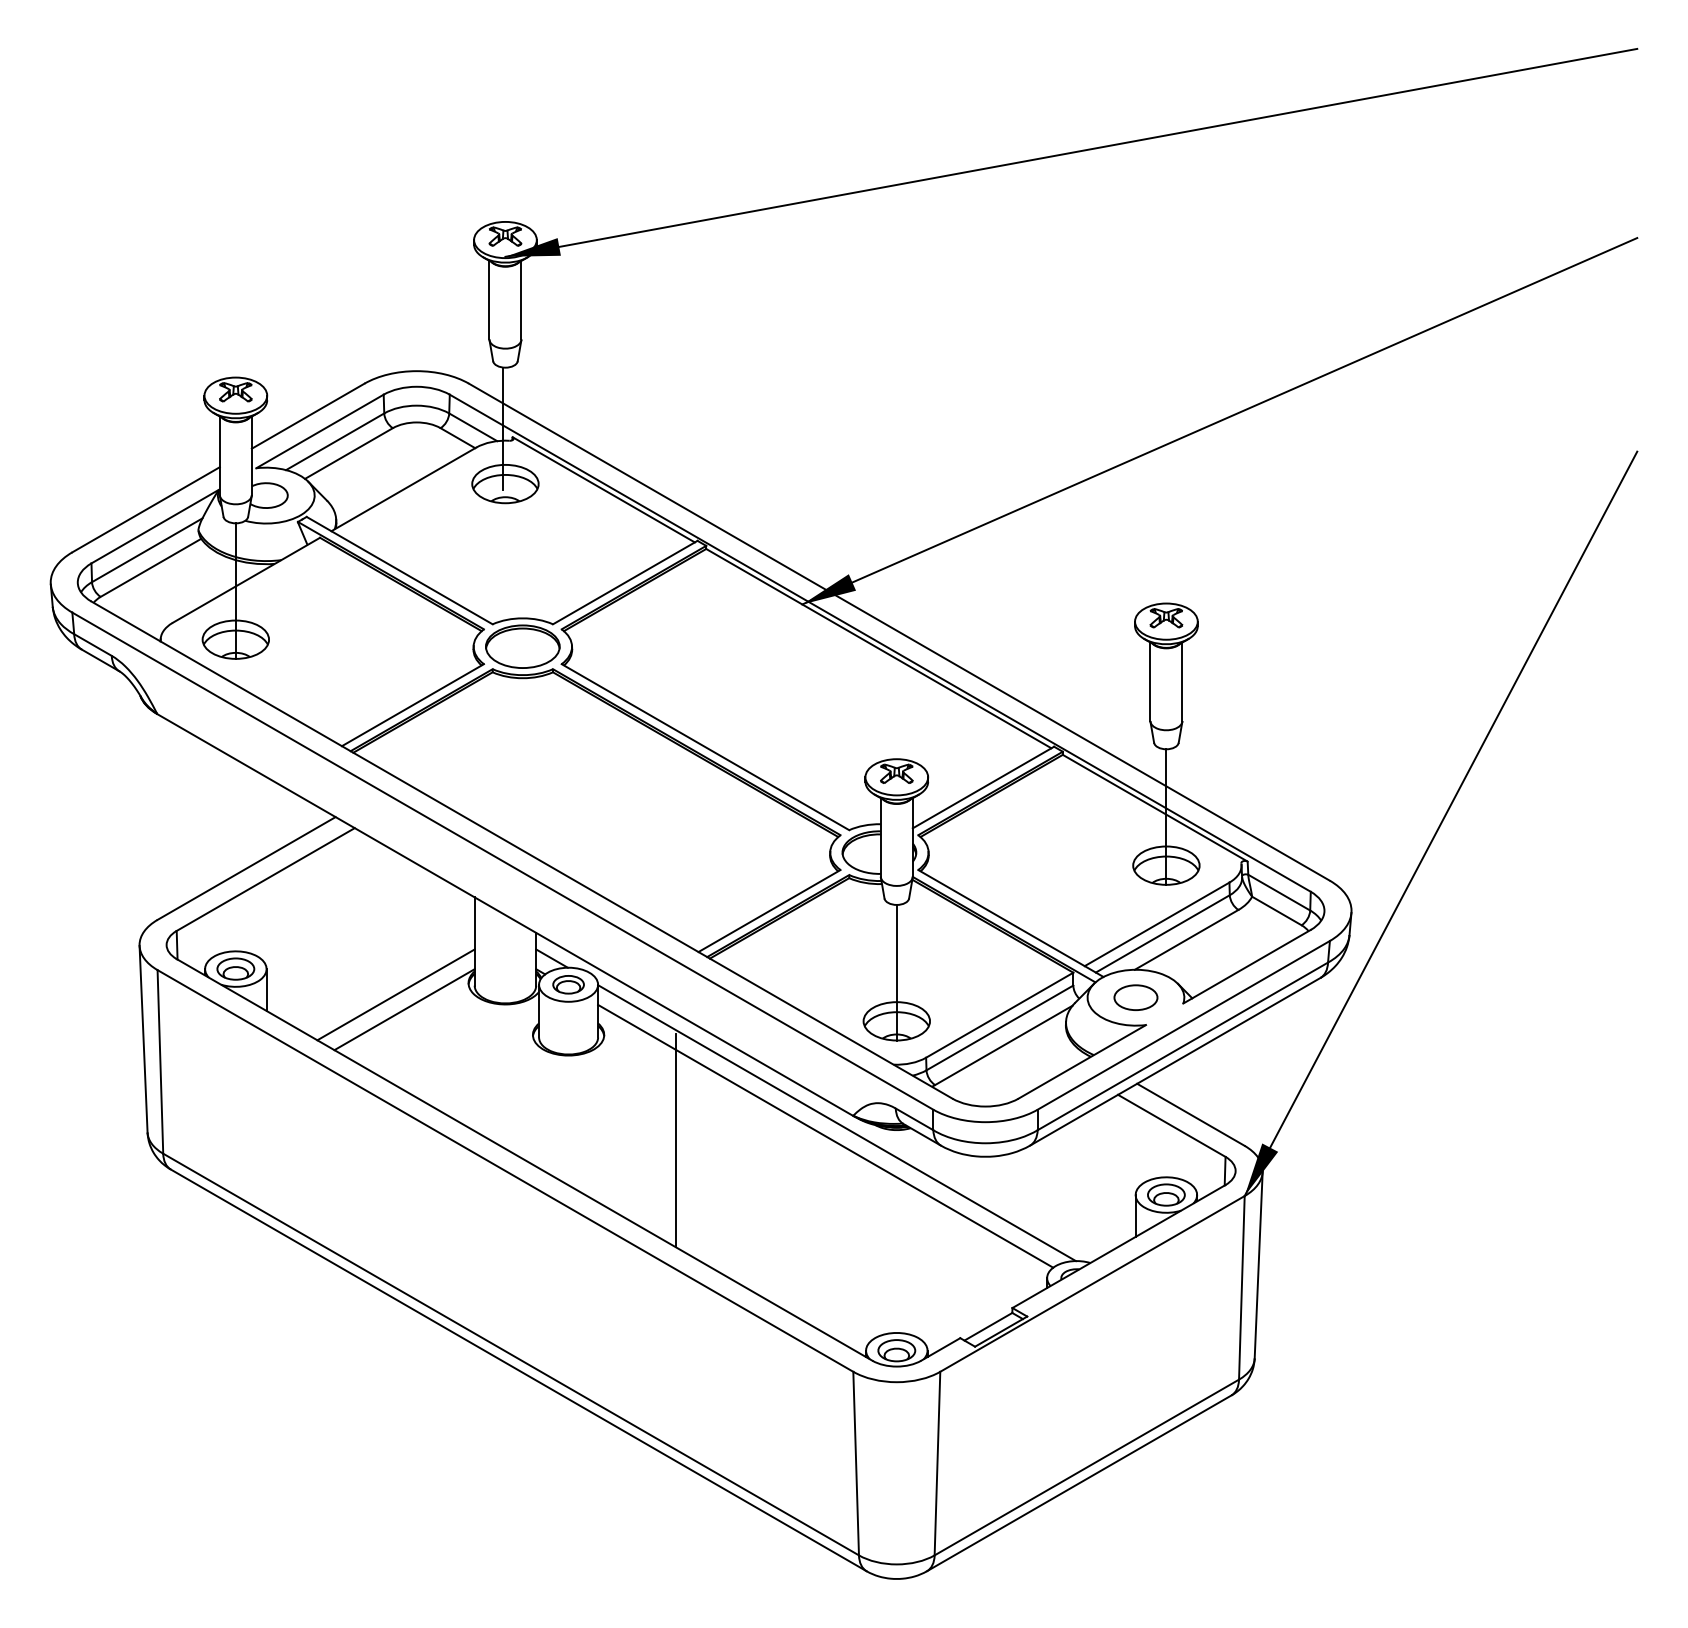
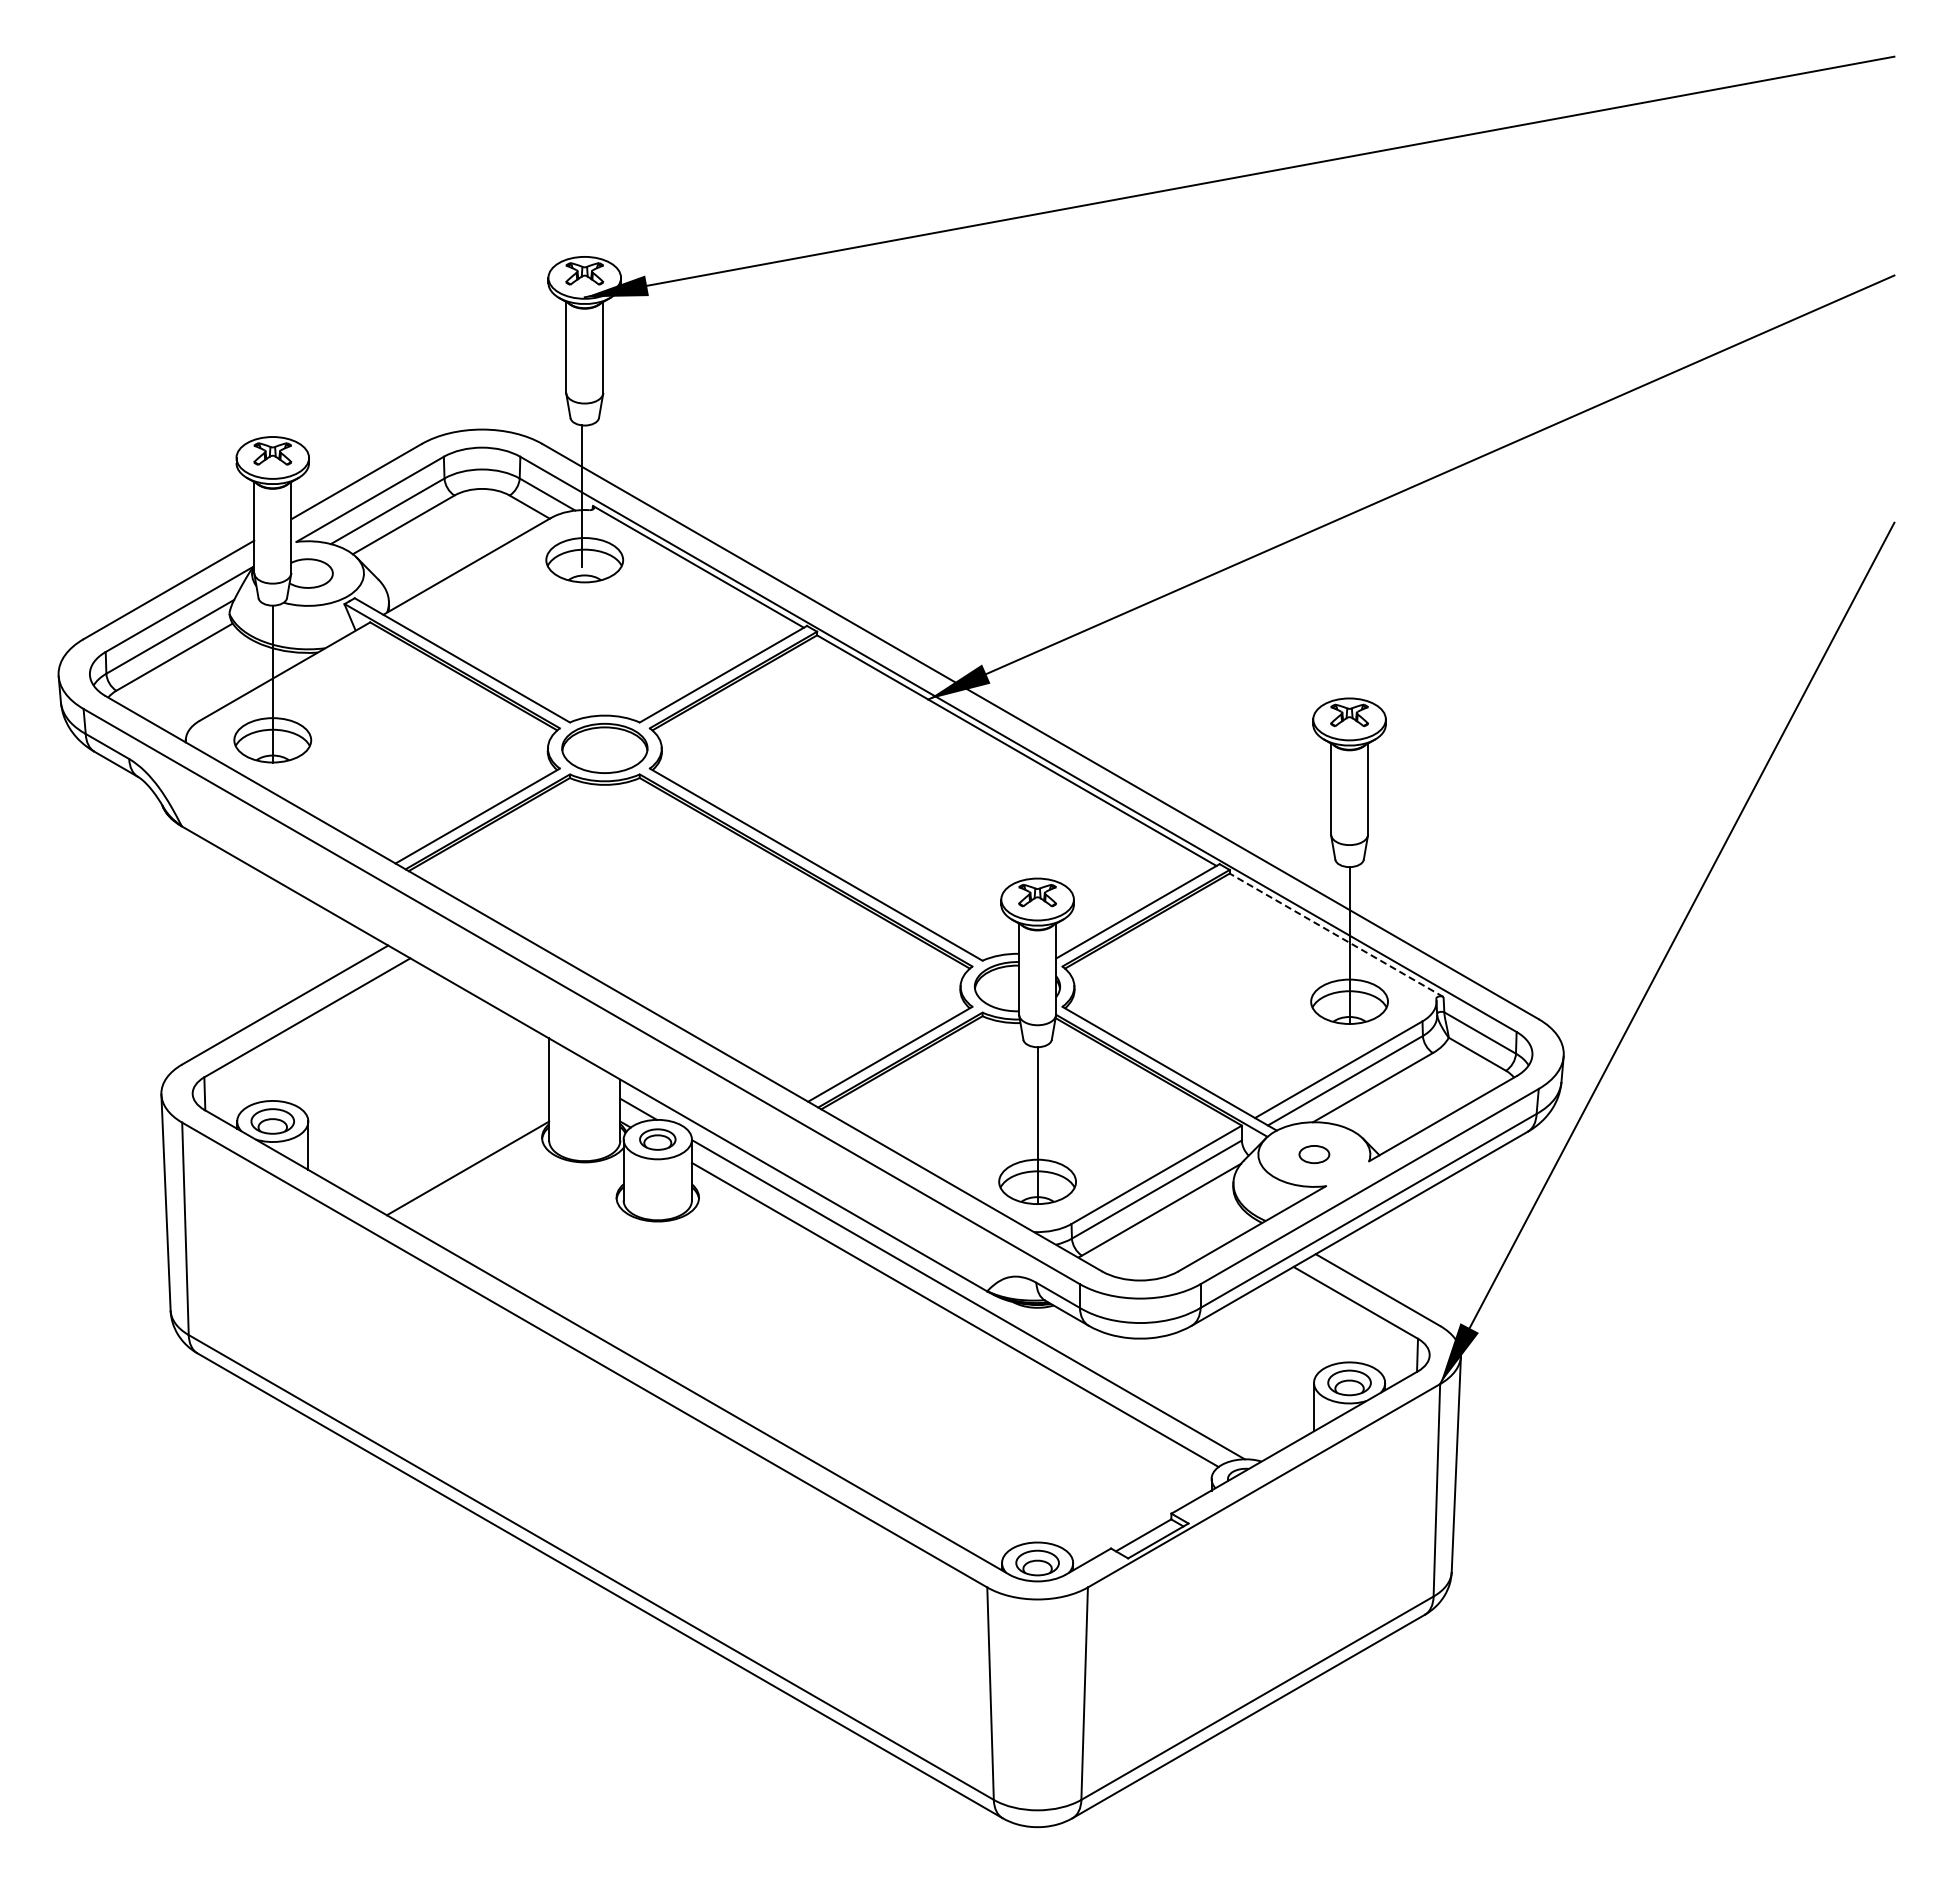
line: (1155, 808) -> (1336, 935), solid -> dashed
line: (396, 994) -> (458, 1150), removed
part: (1136, 997) -> (1314, 1154), size x0.6
line: (675, 1140) -> (781, 1319), removed

